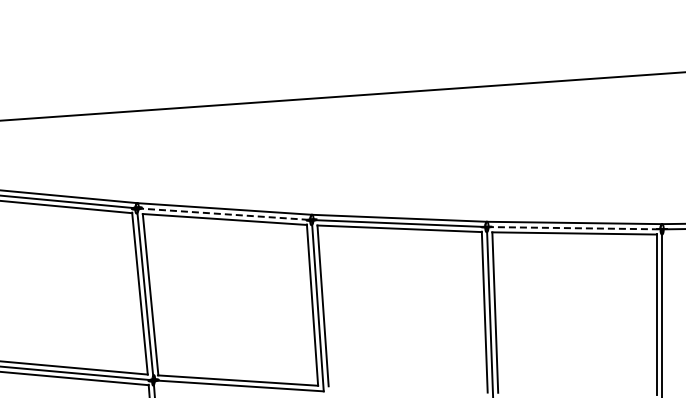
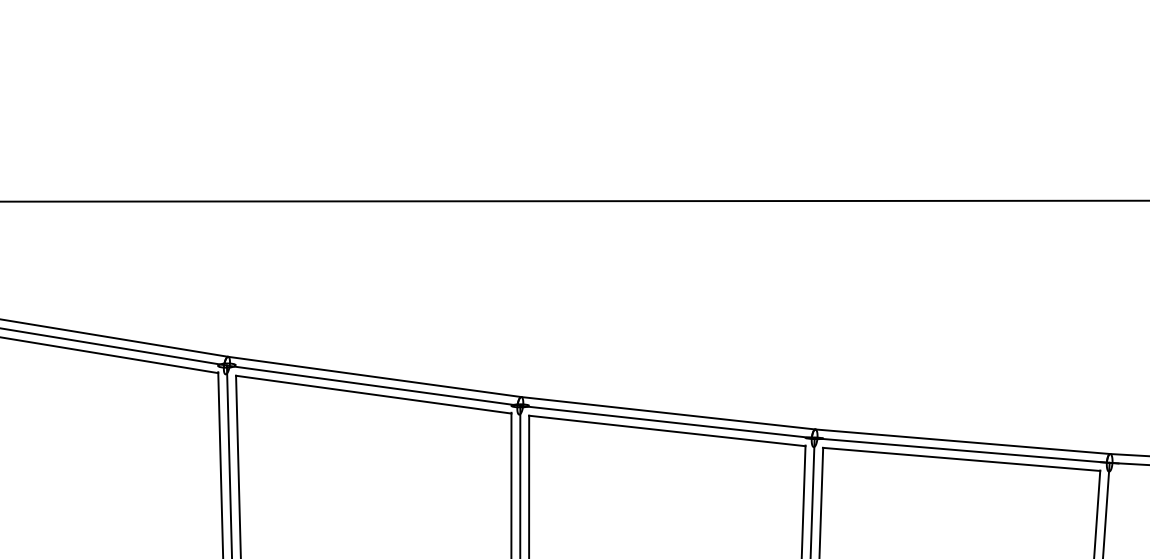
line: (224, 214) -> (373, 386), dashed -> solid
line: (574, 228) -> (962, 451), dashed -> solid

